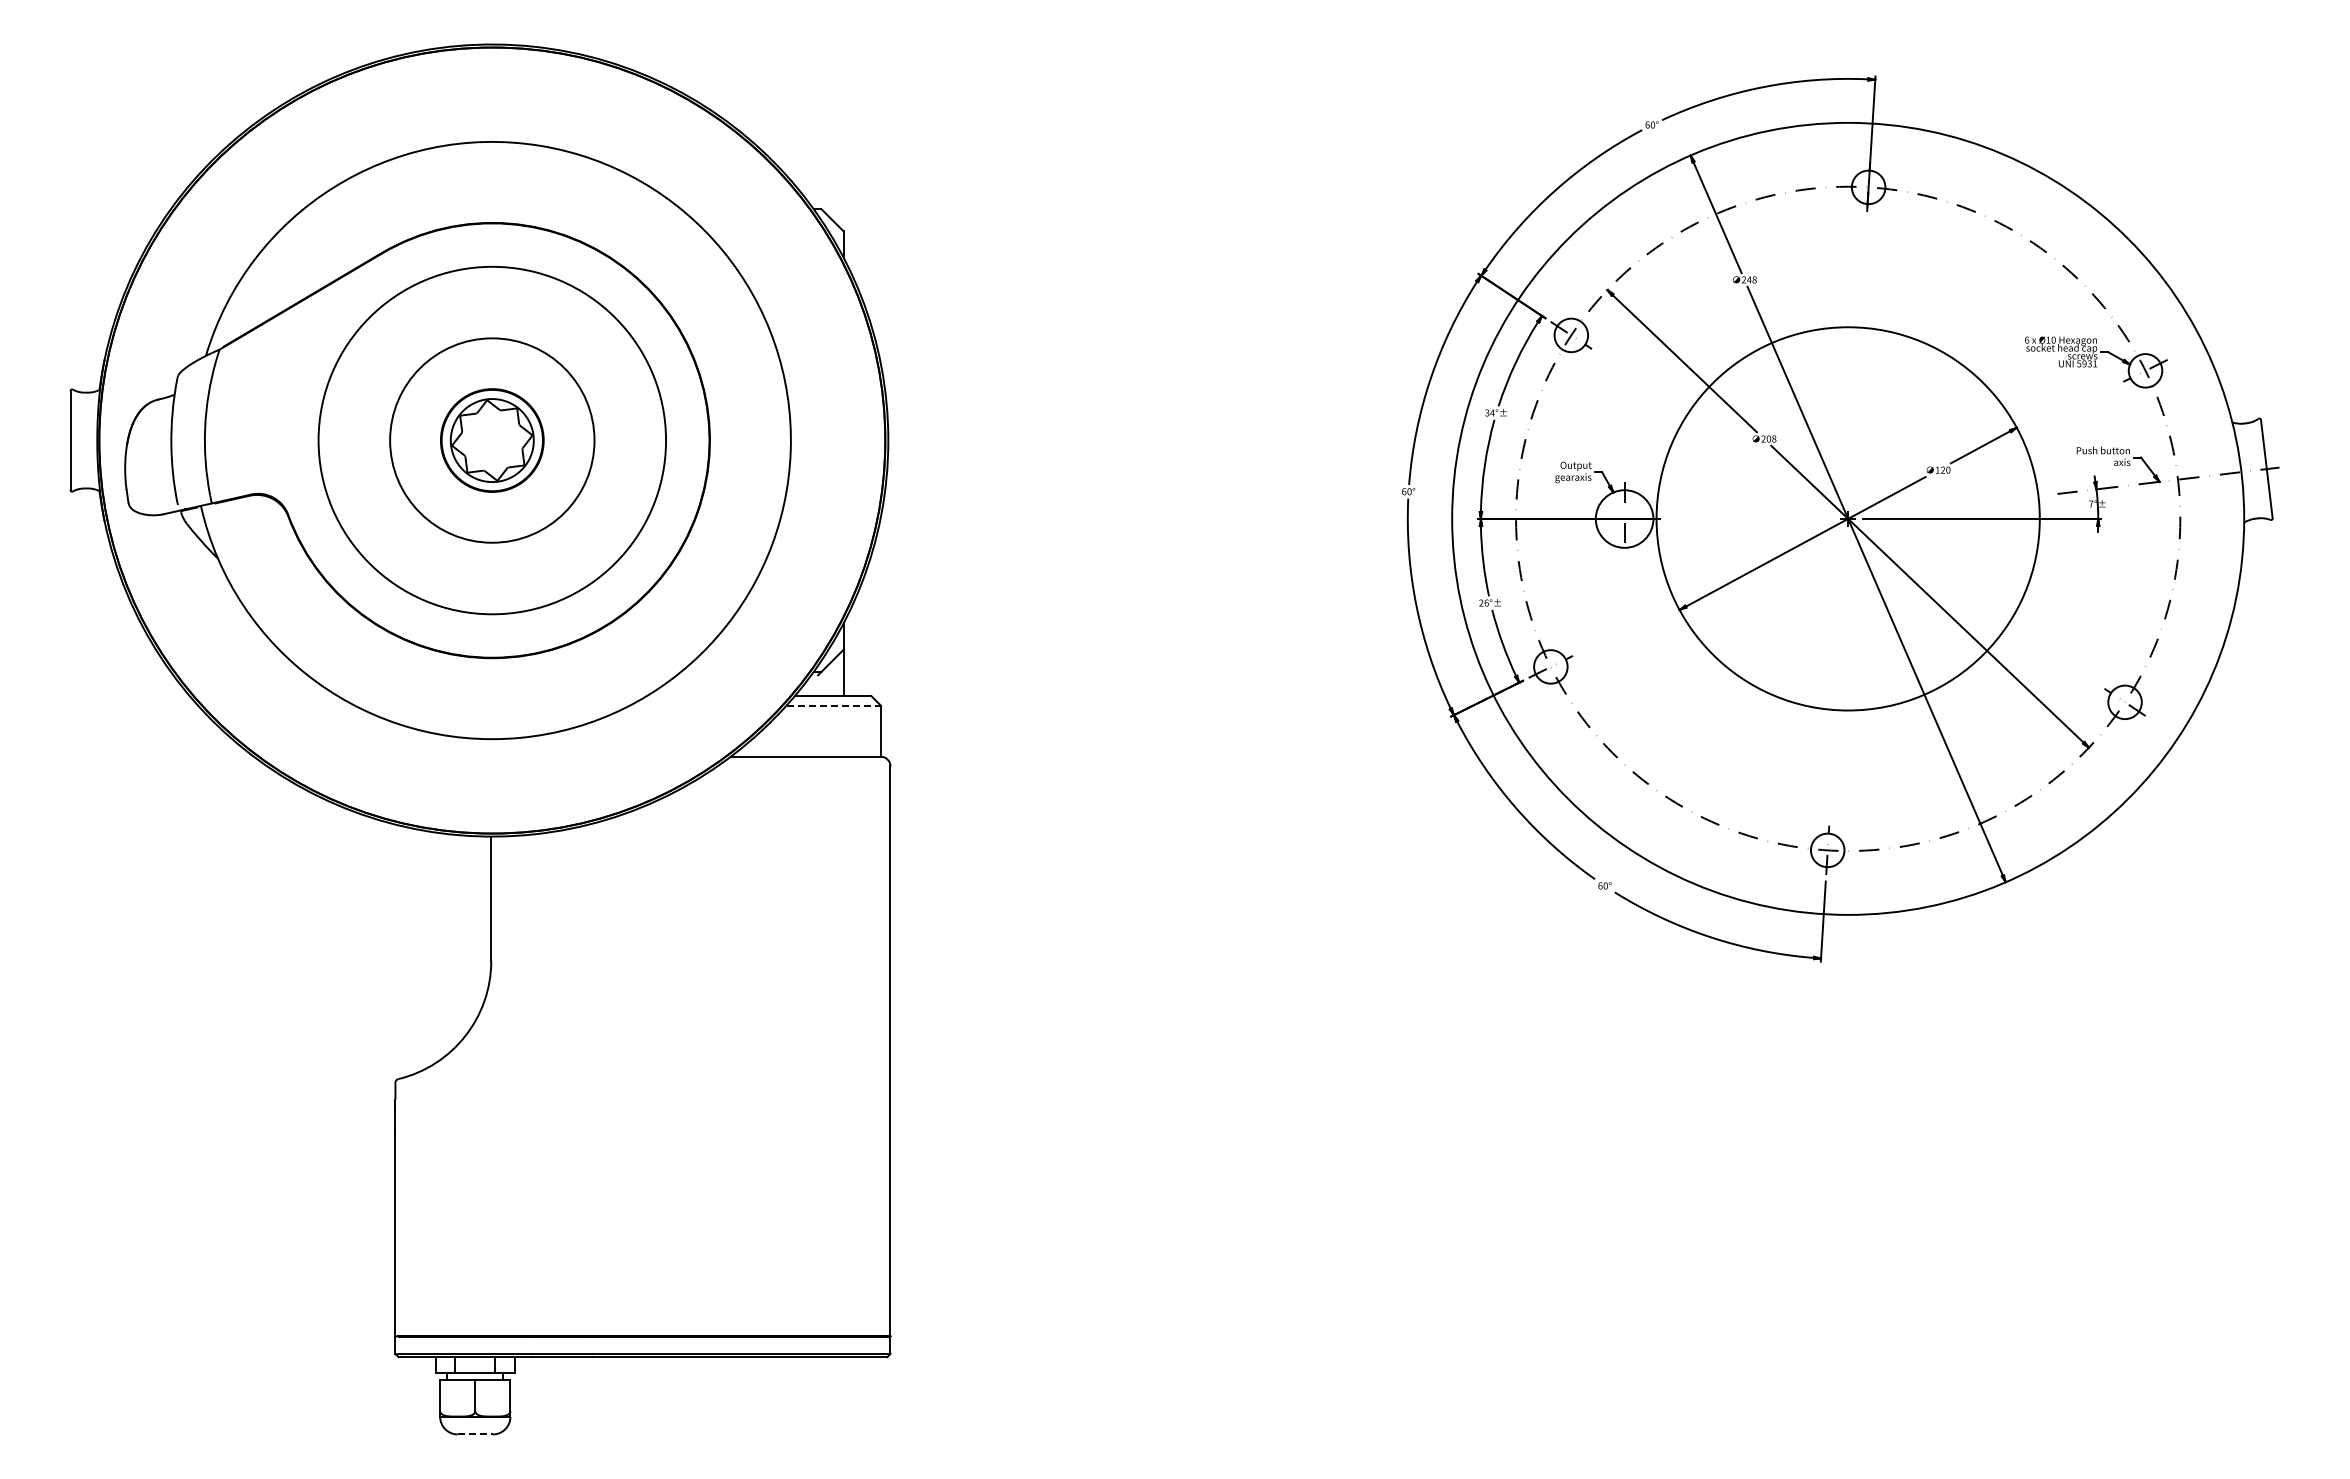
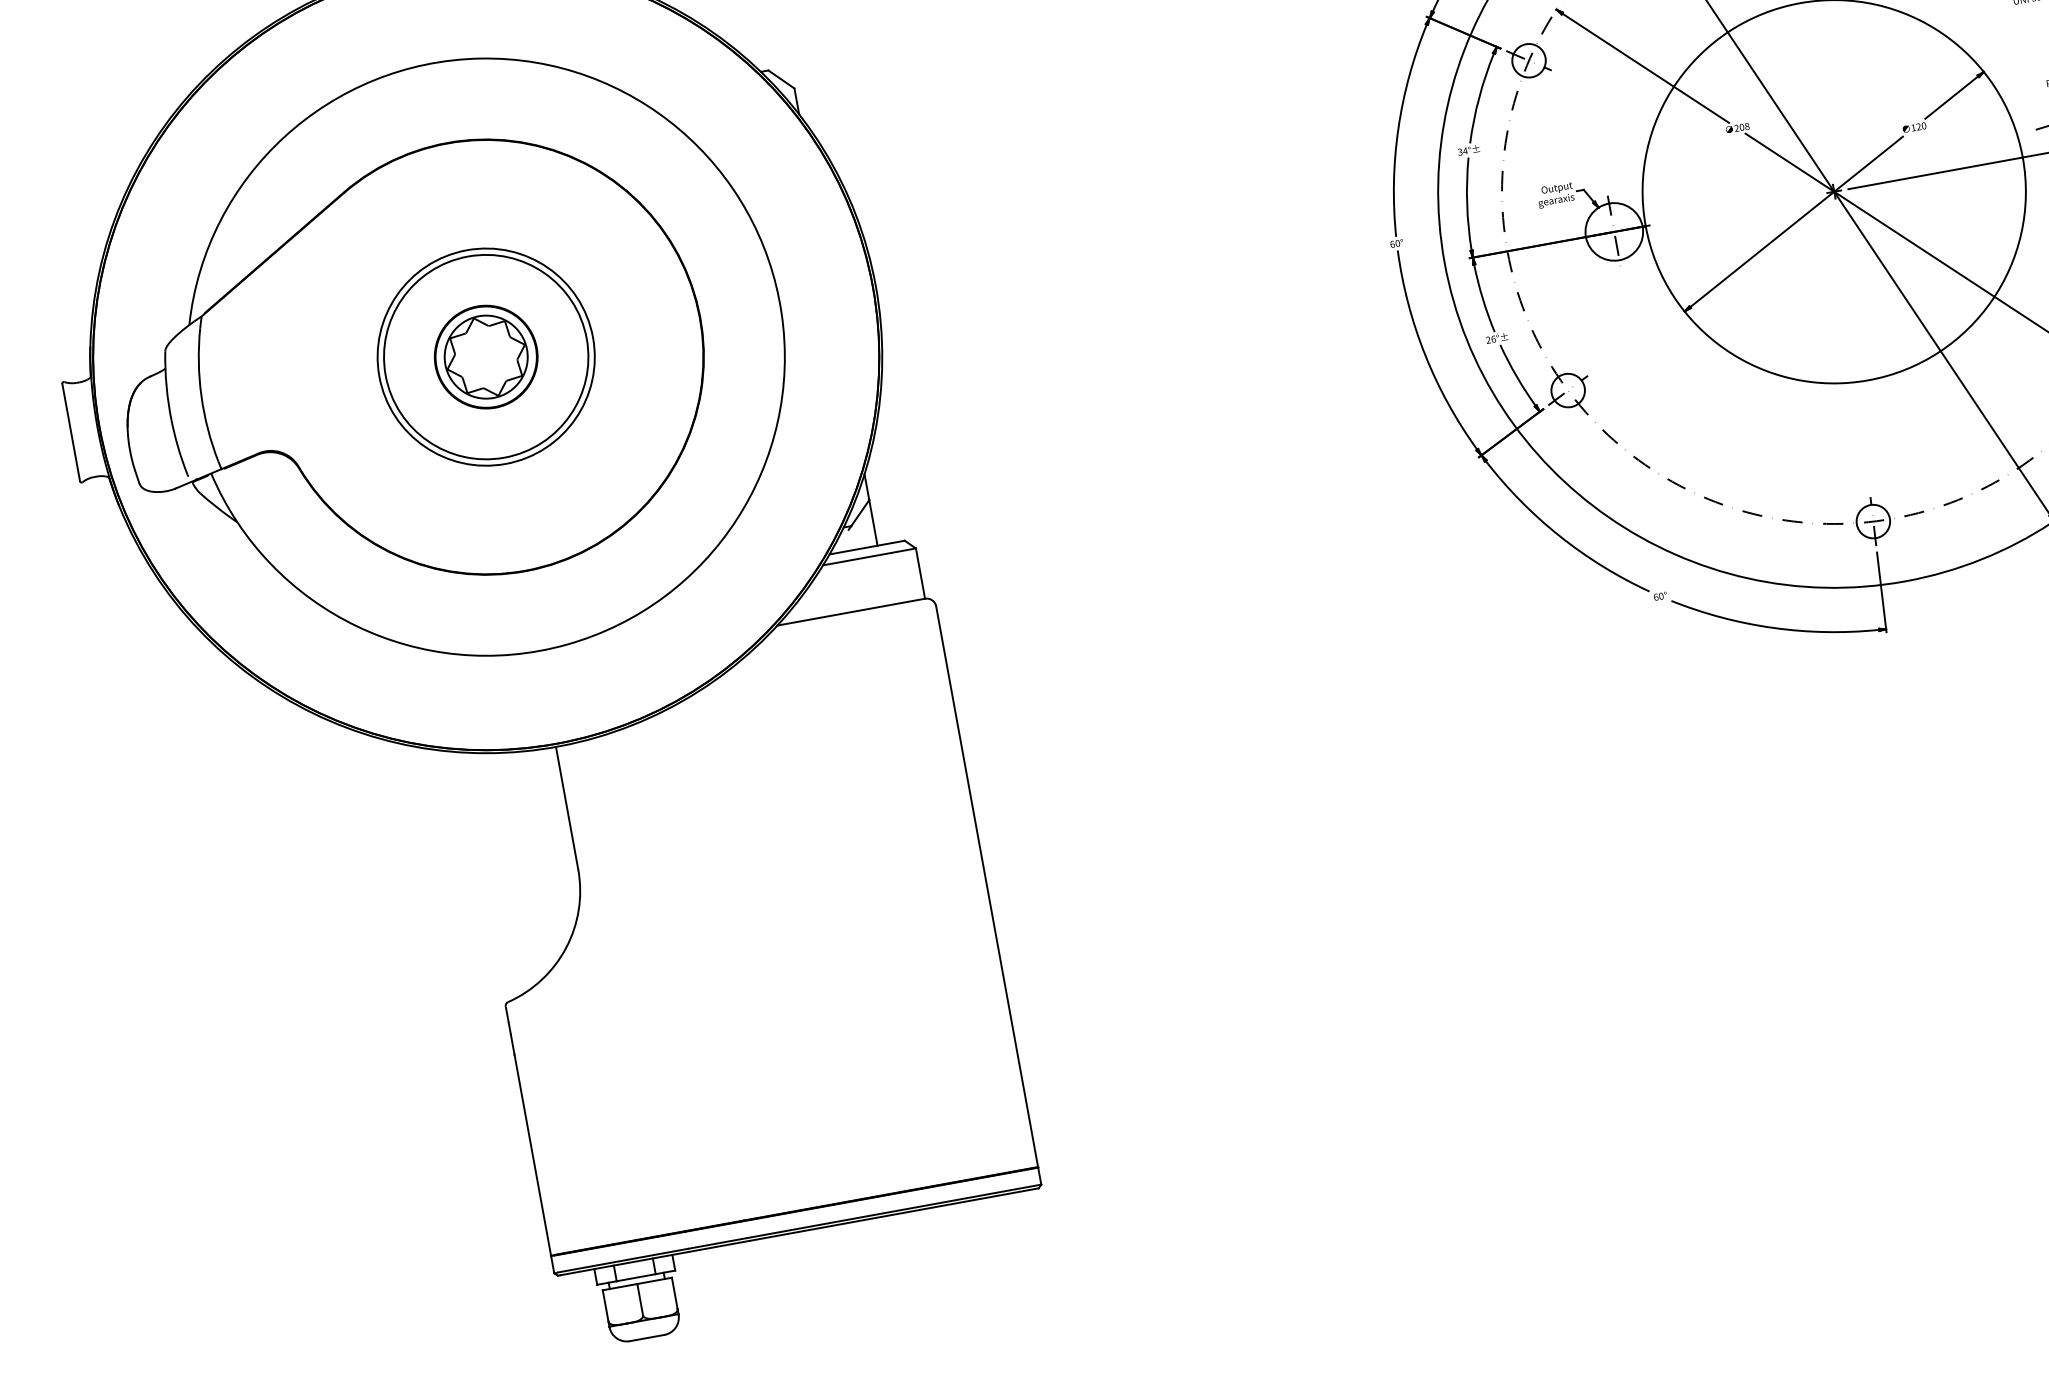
circle: (491, 440) -> (485, 357), size x0.62
line: (834, 705) -> (870, 556), dashed -> solid
line: (475, 1434) -> (647, 1338), dashed -> solid

